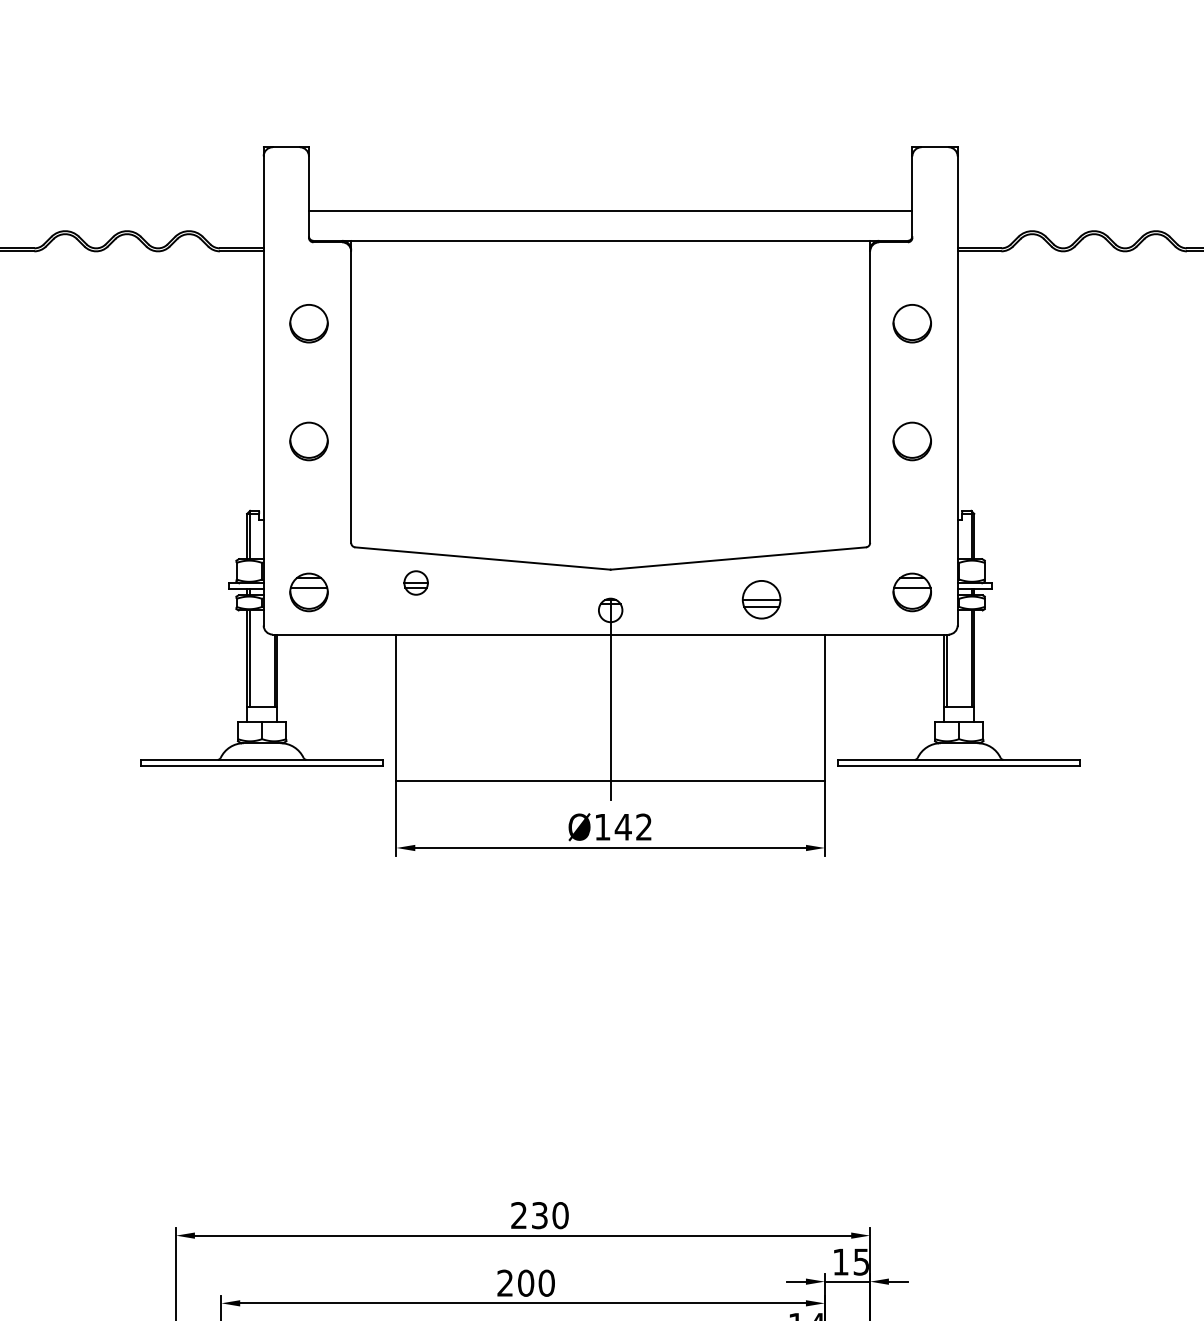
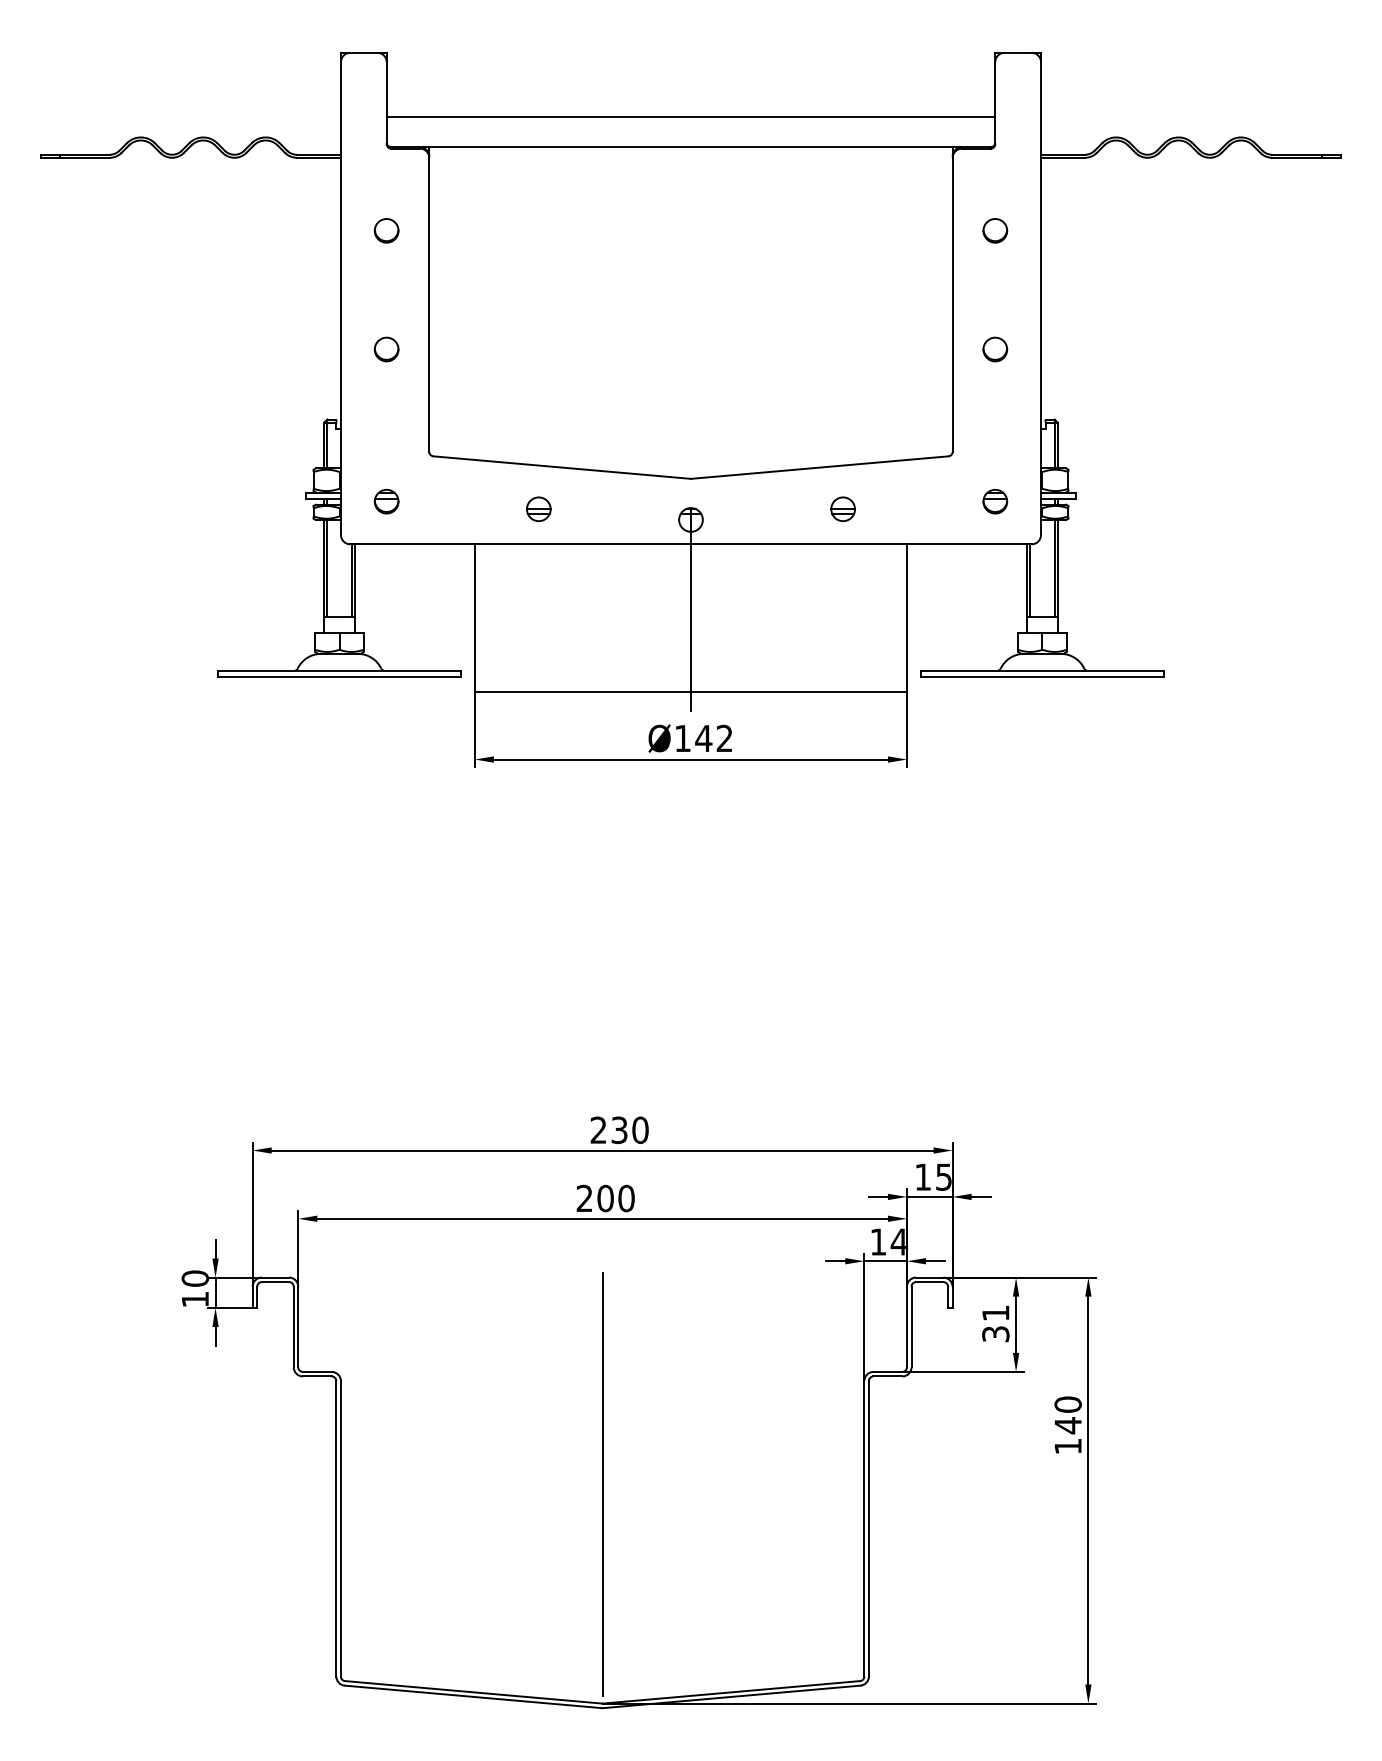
part: (308, 323) -> (386, 230), size x0.62
part: (912, 323) -> (995, 230), size x0.62
part: (308, 441) -> (386, 349), size x0.62
part: (912, 441) -> (995, 349), size x0.62
part: (415, 583) -> (538, 509), moved
part: (308, 592) -> (386, 501), size x0.62
part: (912, 592) -> (995, 501), size x0.62
part: (760, 600) -> (842, 509), size x0.62

